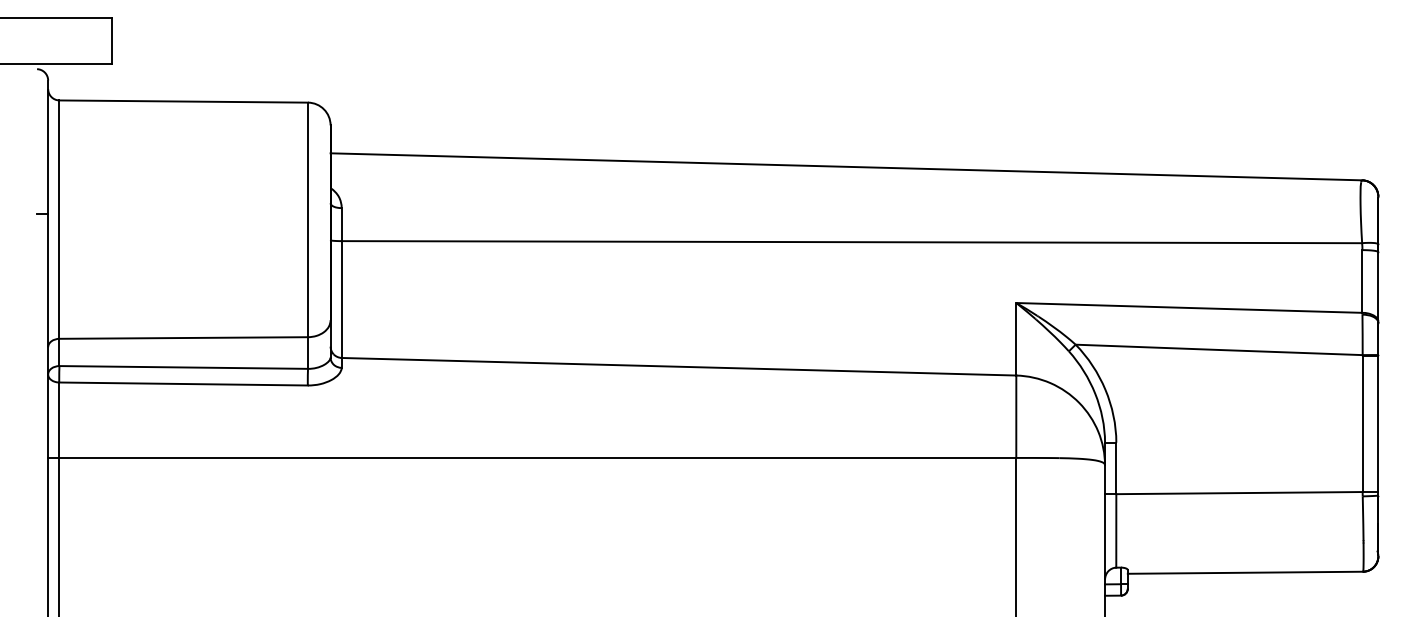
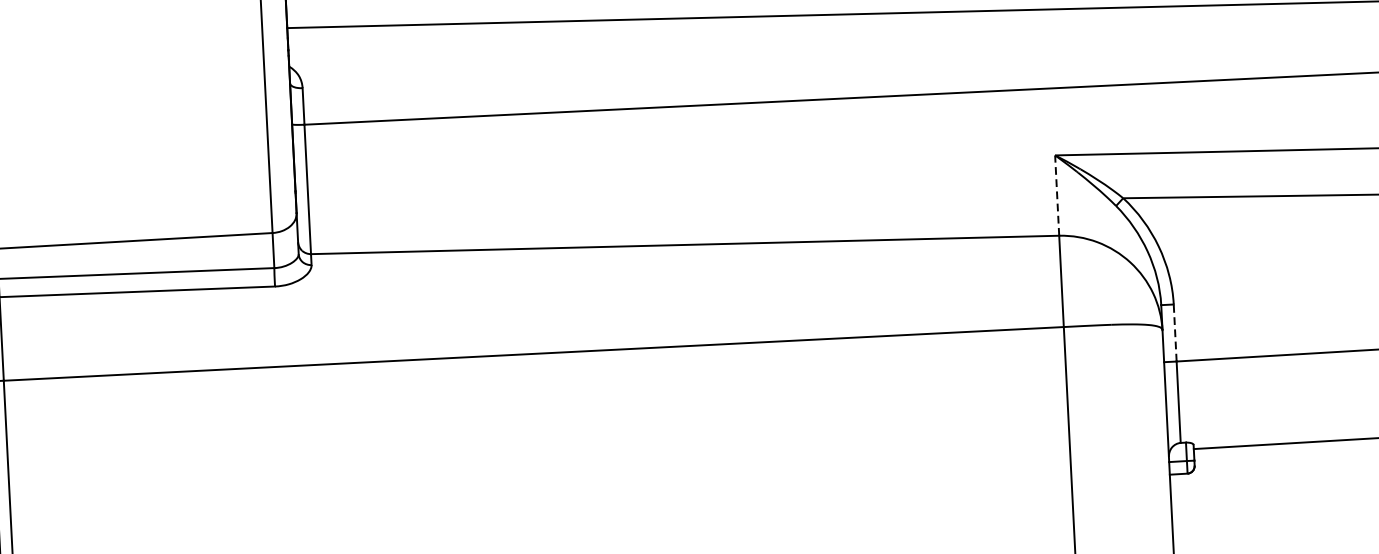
line: (1016, 338) -> (1057, 194), solid -> dashed
line: (1116, 468) -> (1175, 333), solid -> dashed

